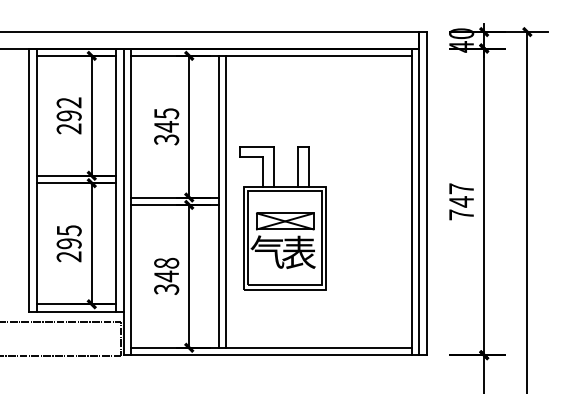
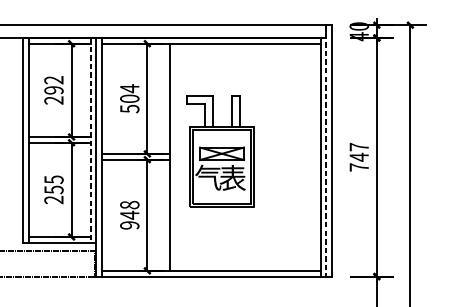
text: (166, 126) -> (129, 98), 345 -> 504
line: (116, 180) -> (90, 140), solid -> dashed
line: (419, 193) -> (326, 150), solid -> dashed
line: (226, 201) -> (176, 157), removed
part: (282, 218) -> (219, 151), moved
text: (68, 243) -> (53, 189), 295 -> 255
text: (166, 289) -> (129, 225), 348 -> 948

